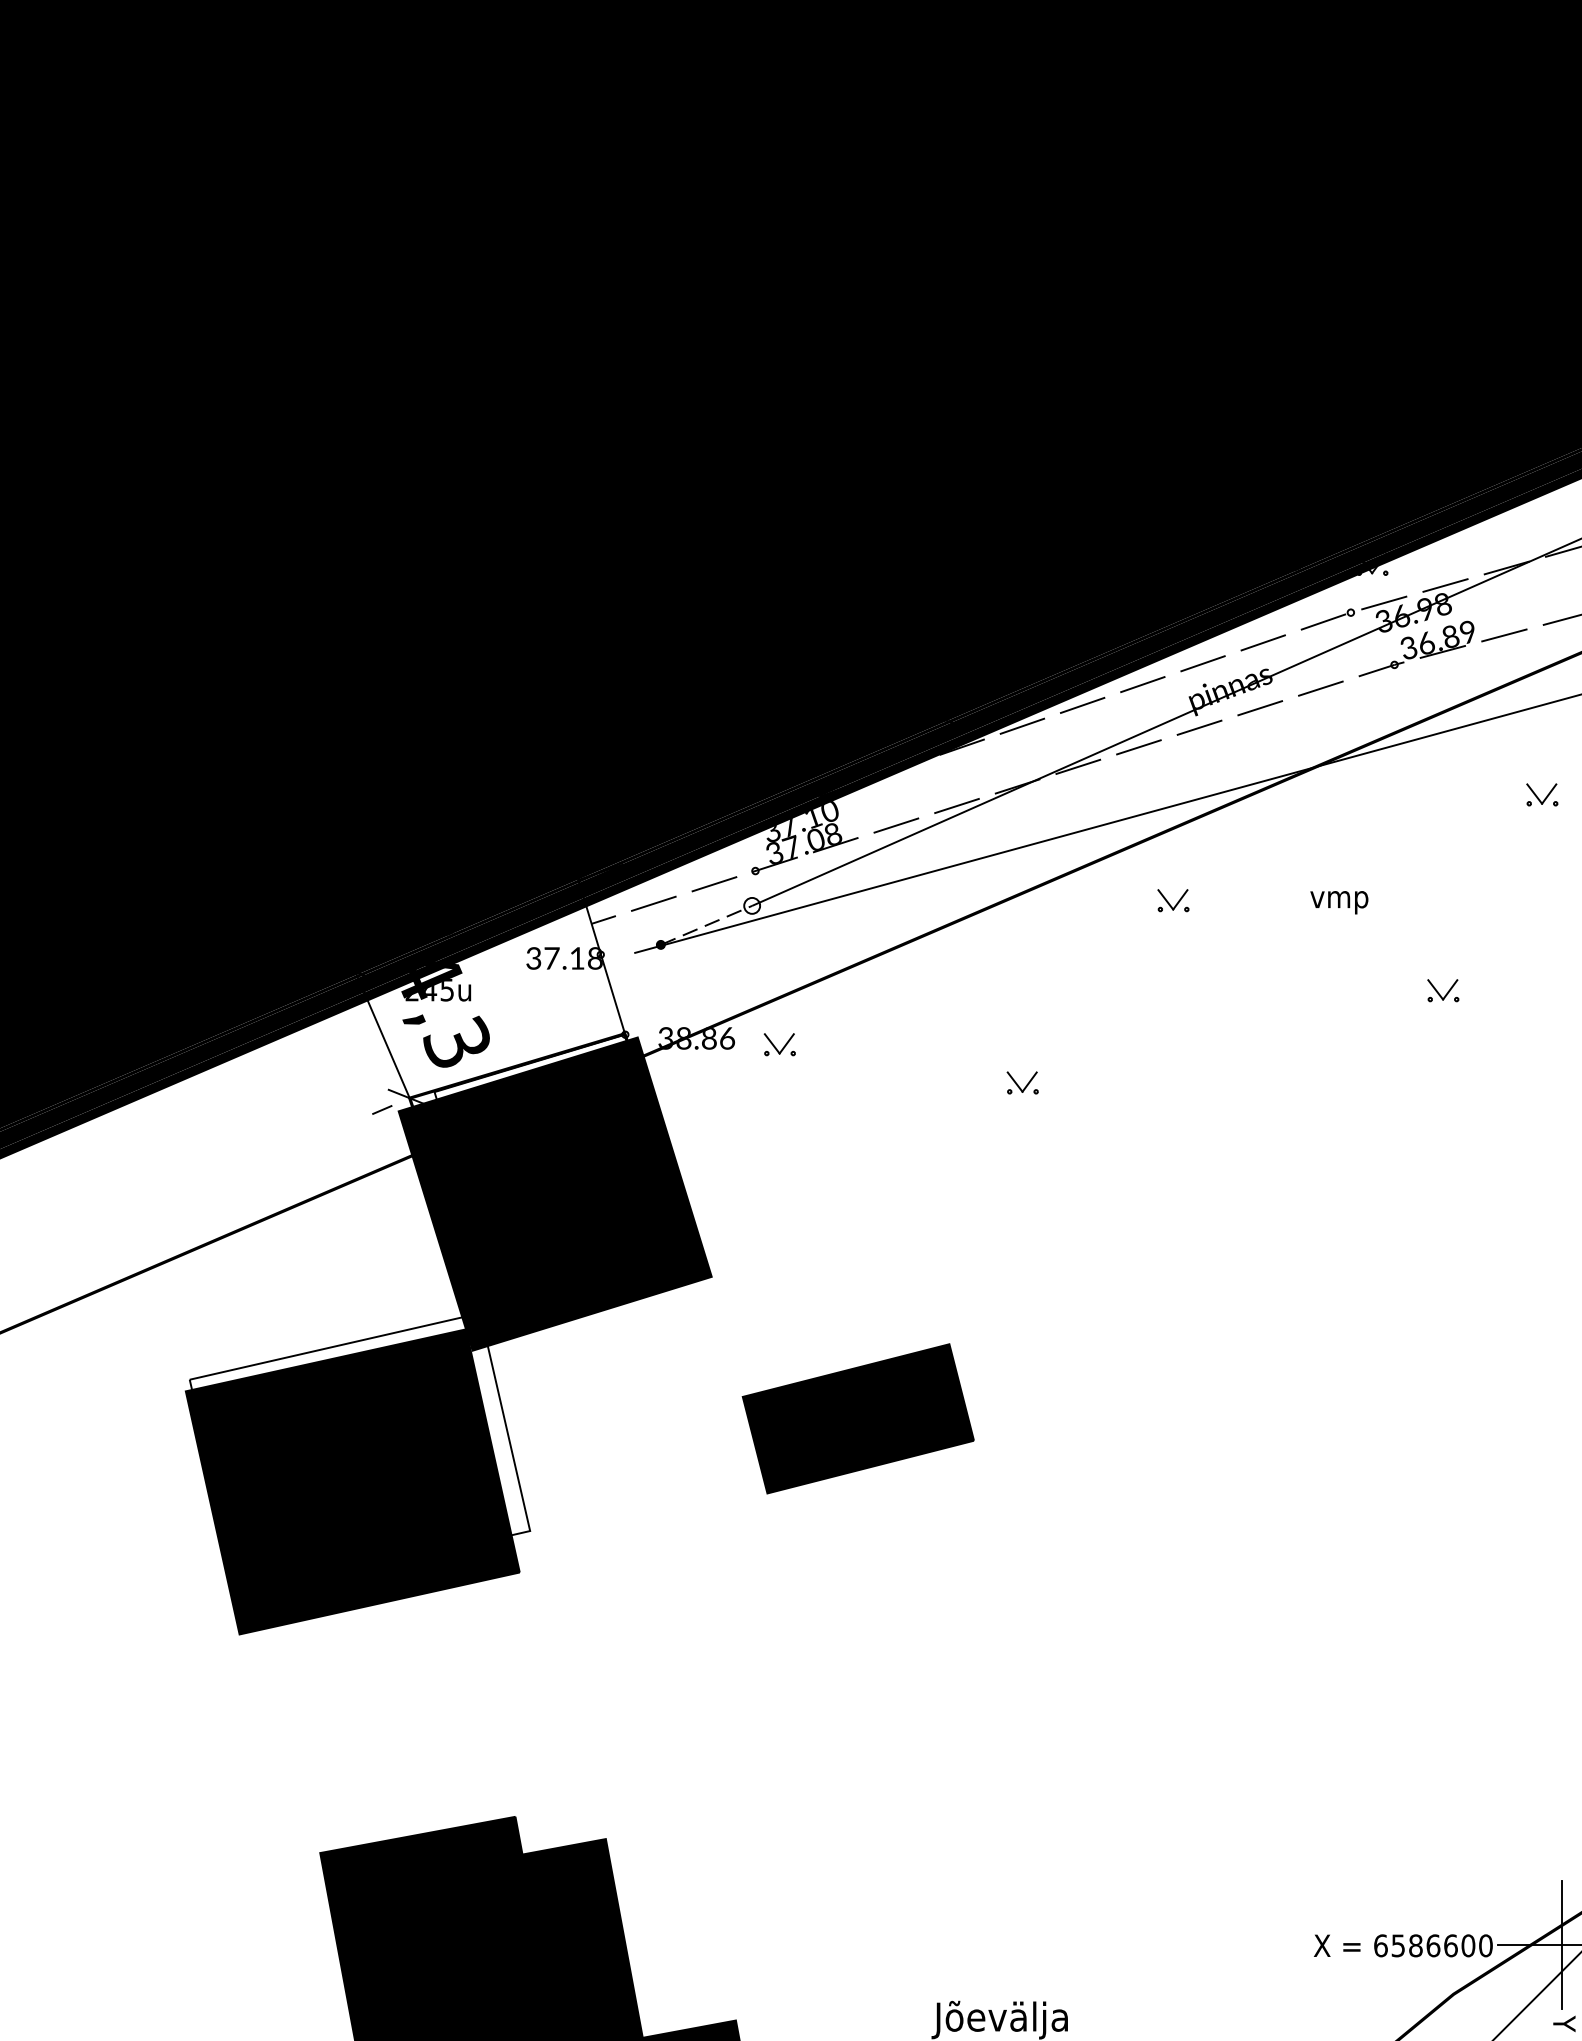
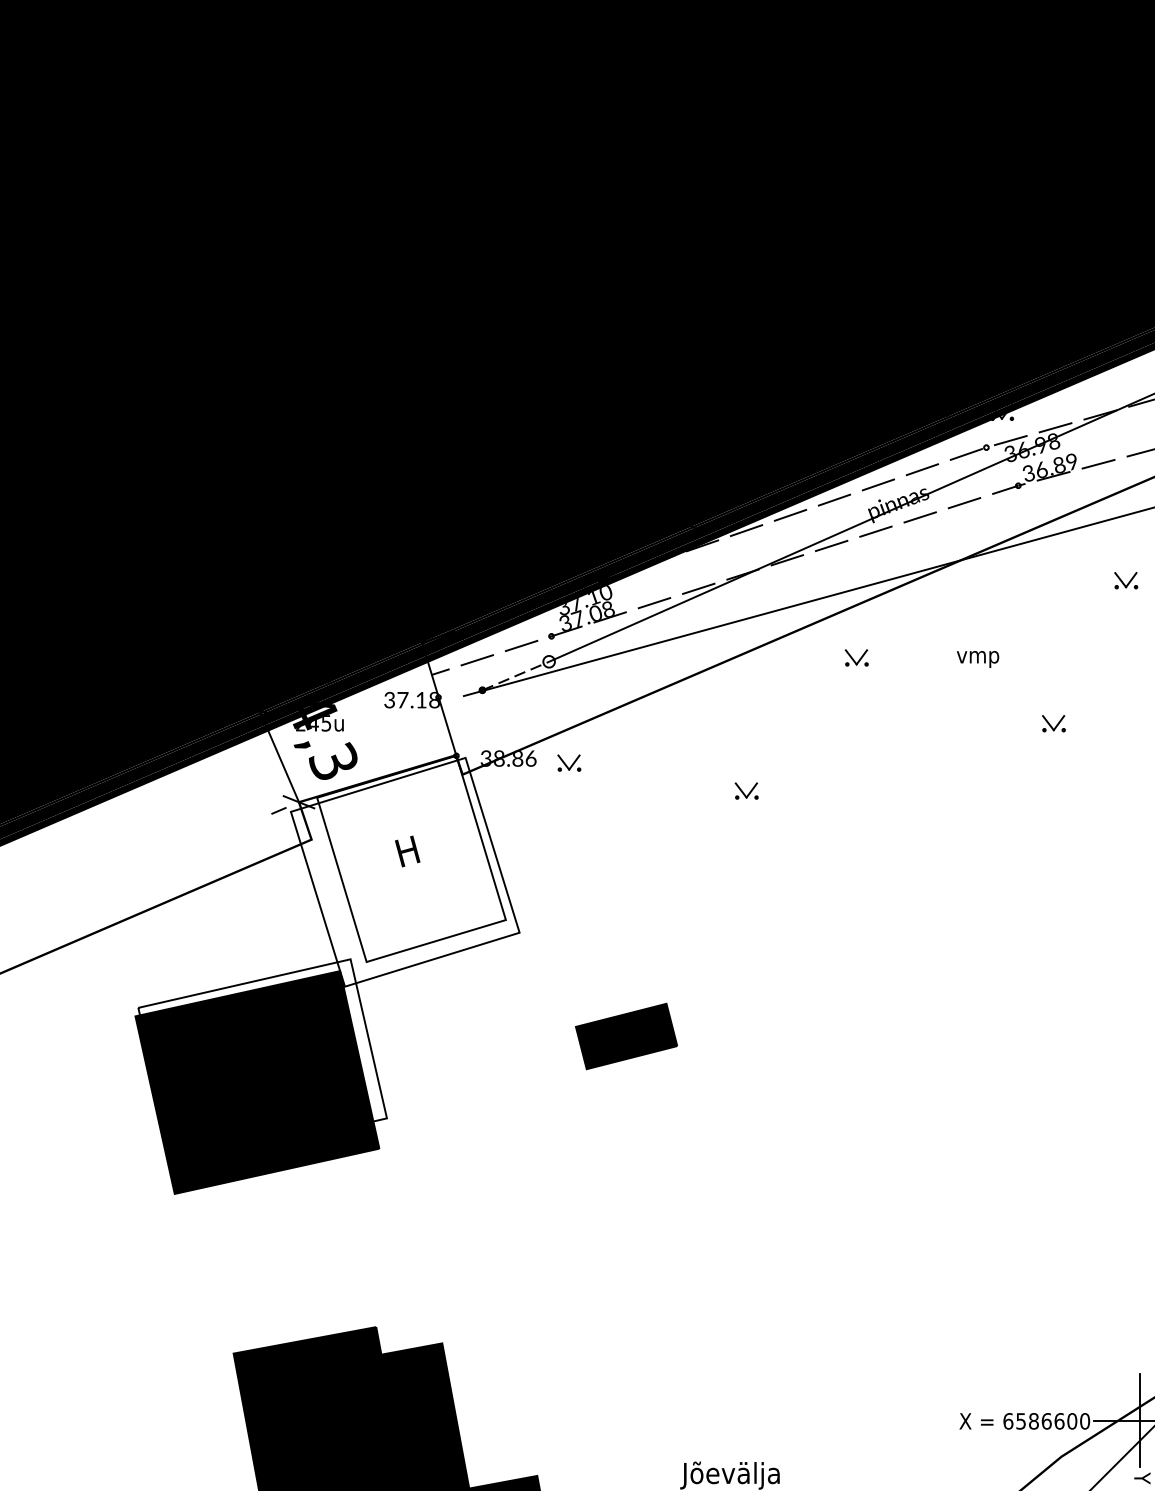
fill: (554, 1193) -> (404, 871), removed
part: (857, 1418) -> (626, 1036), size x0.6

